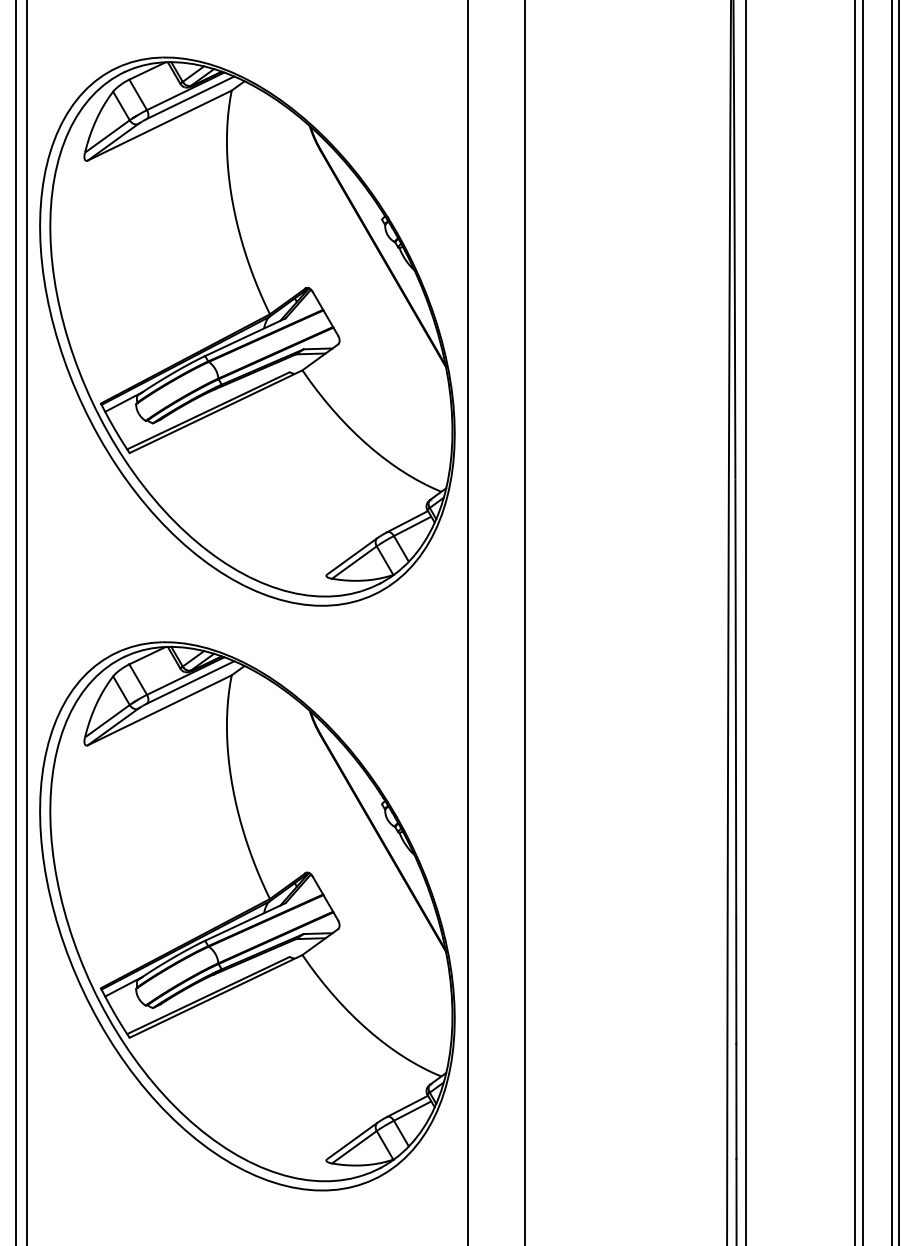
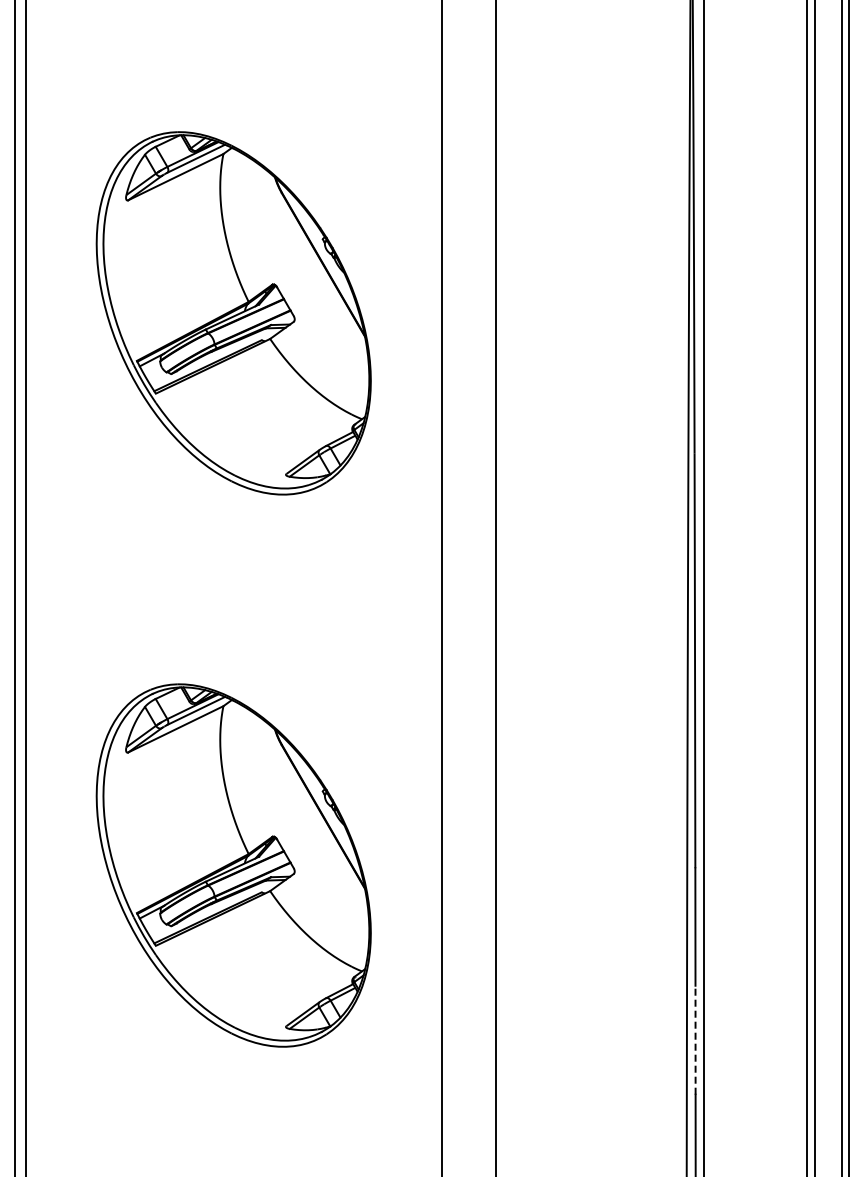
part: (247, 331) -> (233, 313), size x0.7
part: (247, 916) -> (233, 865), size x0.7
line: (736, 1100) -> (695, 1039), solid -> dashed

